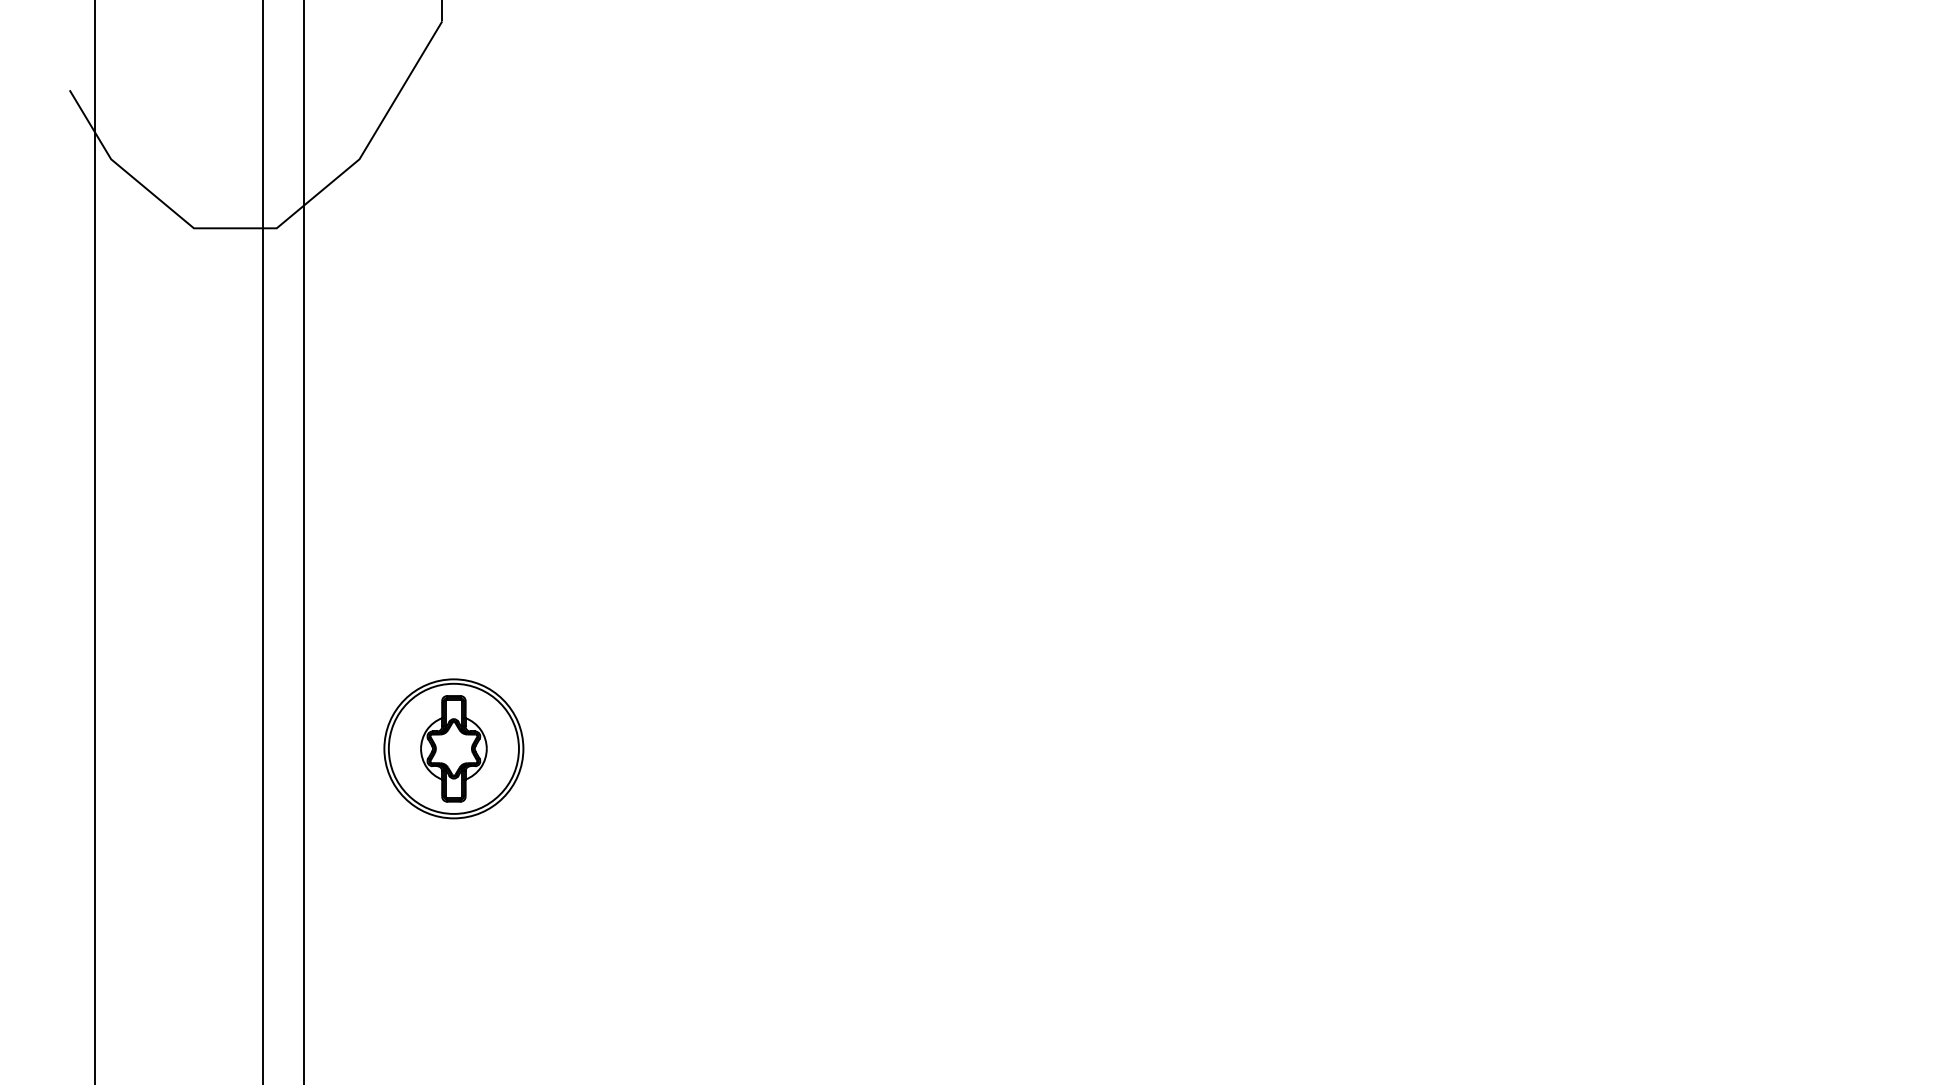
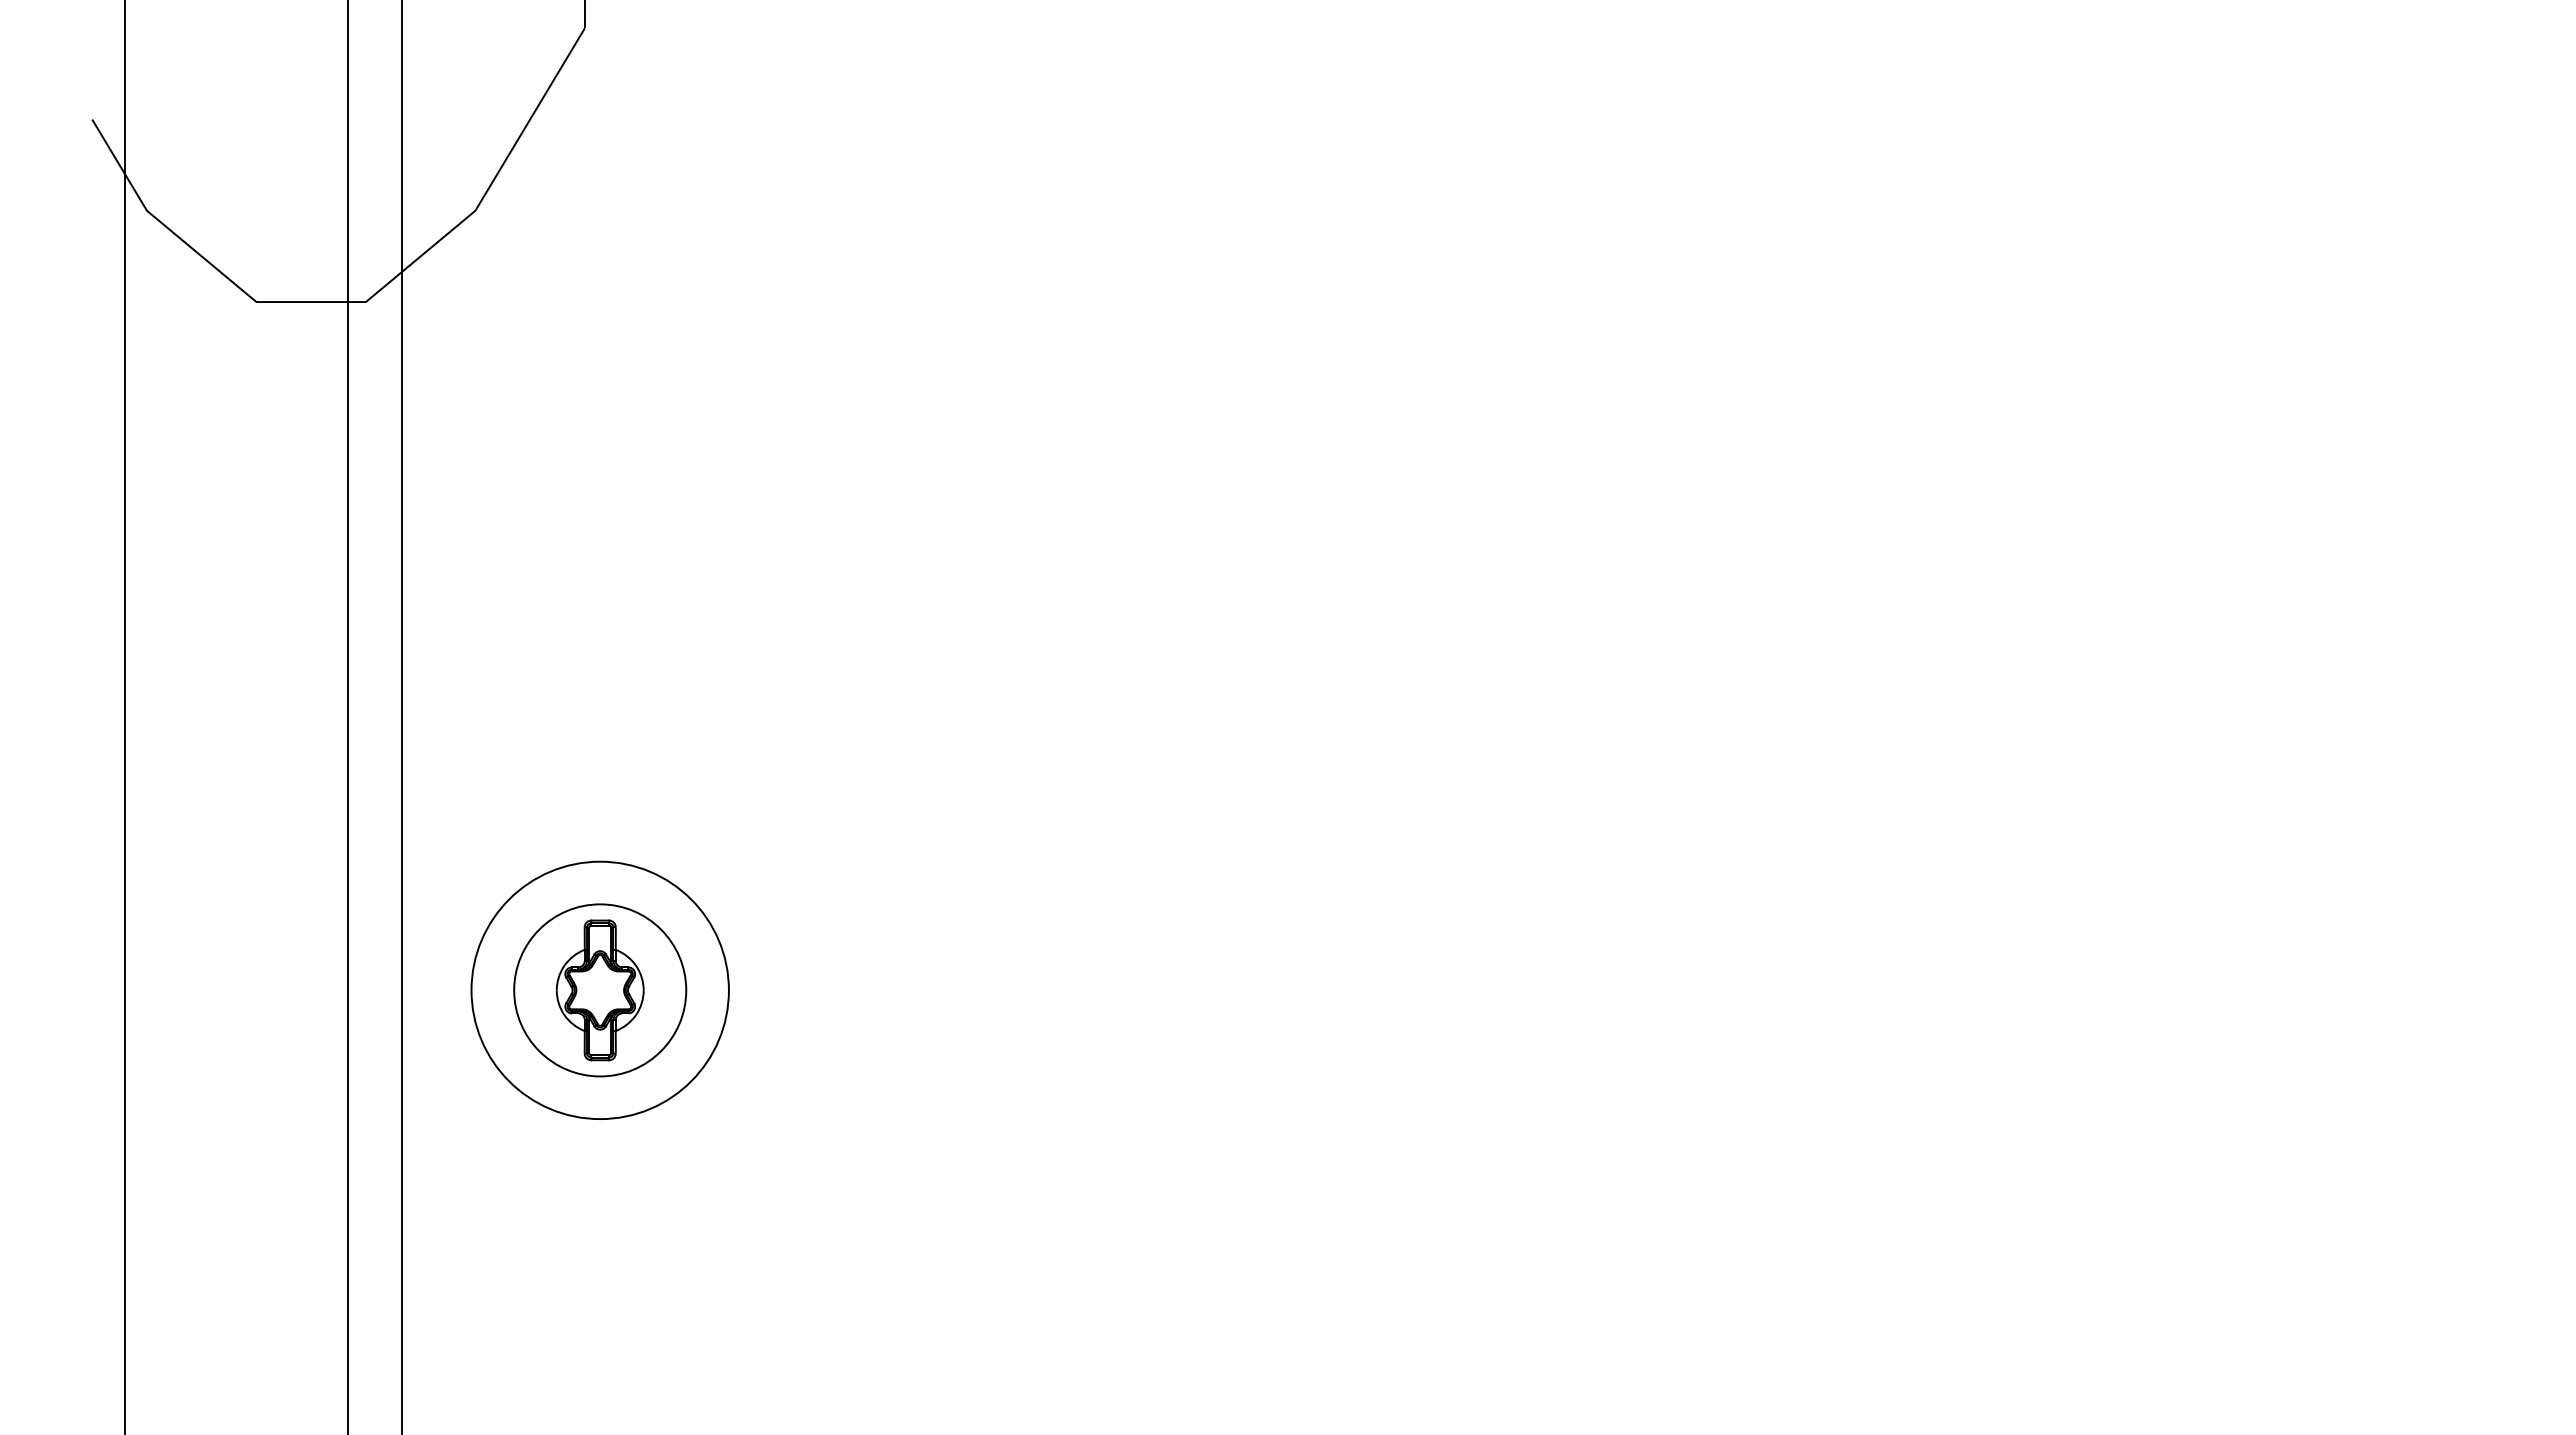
circle: (454, 748) -> (600, 990), size x1.4

